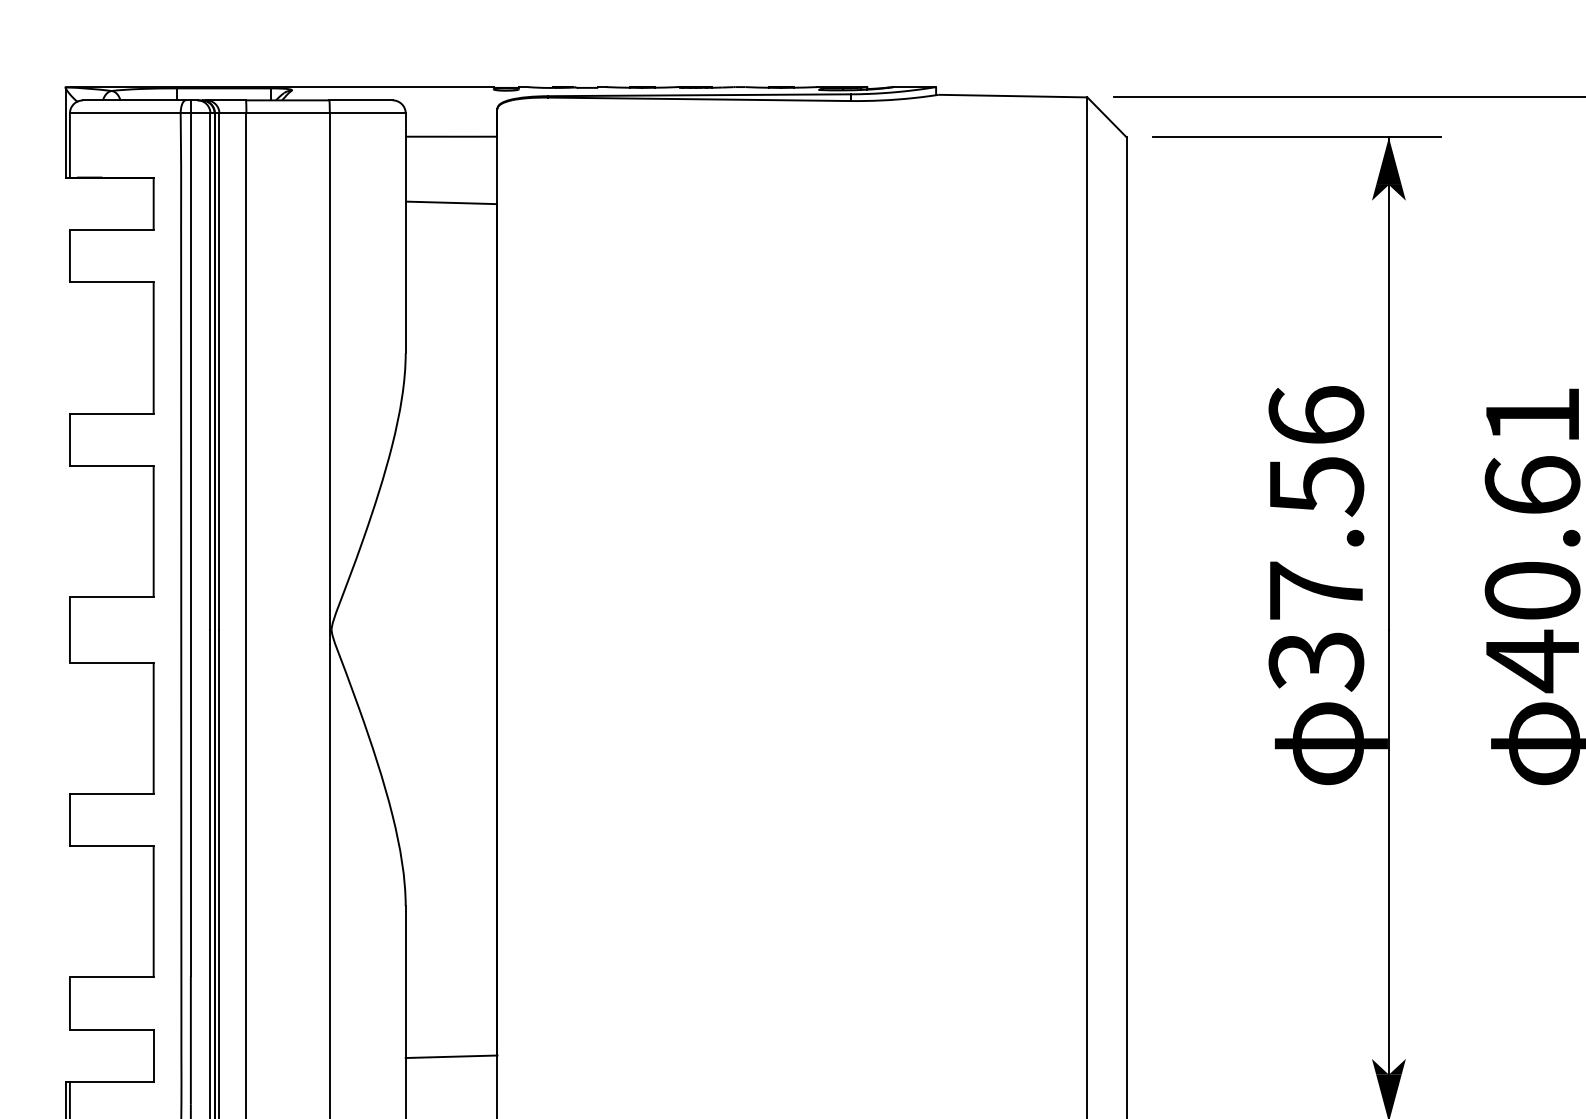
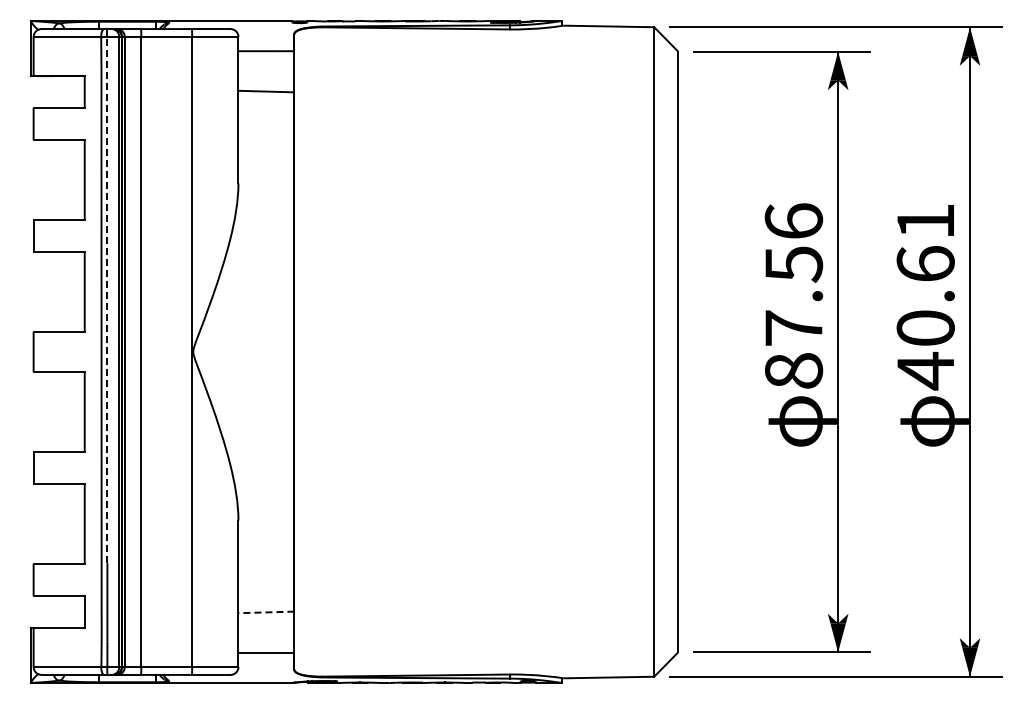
line: (191, 543) -> (107, 299), solid -> dashed
text: (1315, 661) -> (793, 371), 37.56 -> 87.56
line: (451, 1056) -> (266, 612), solid -> dashed

